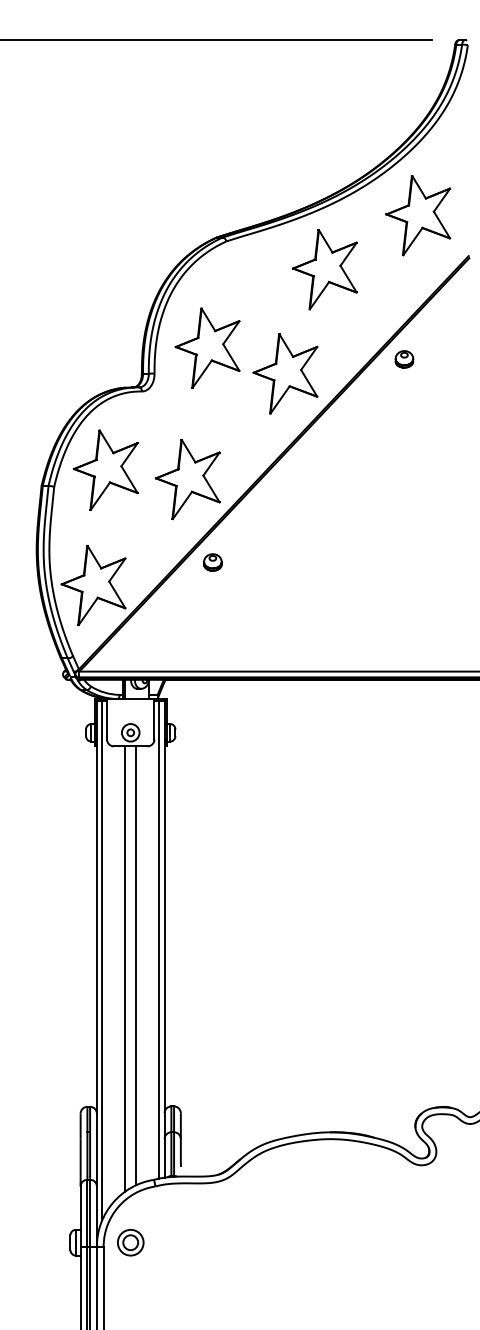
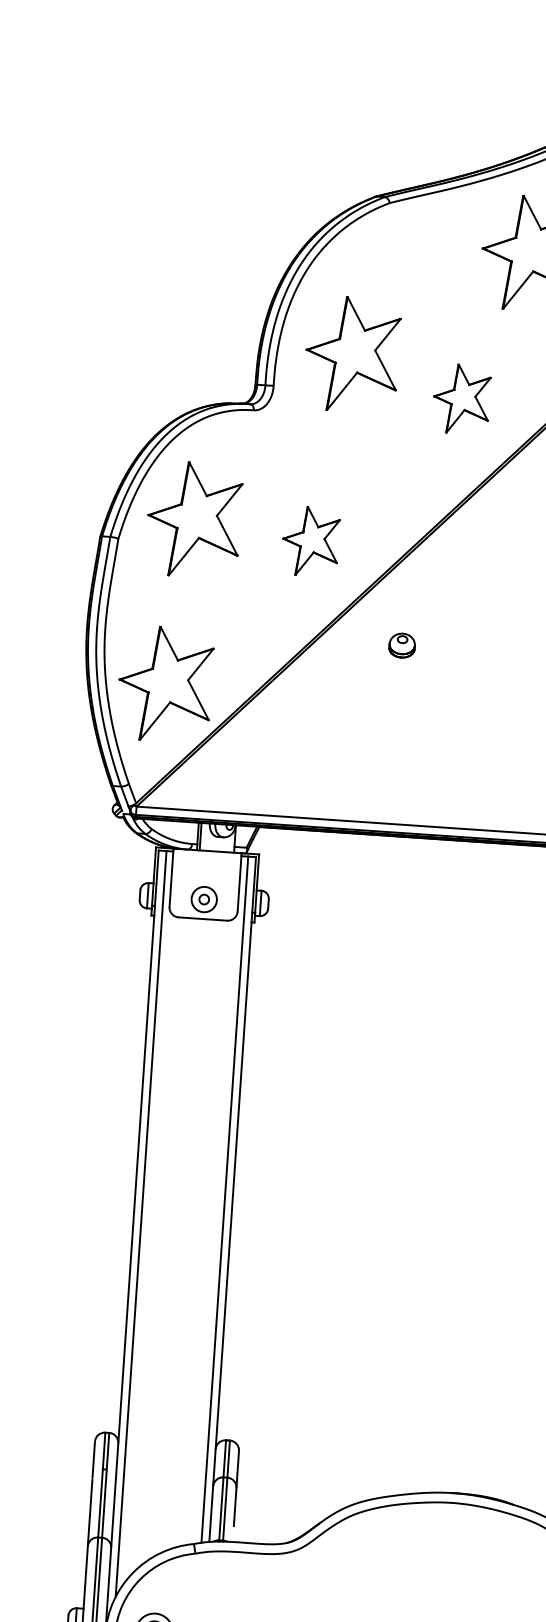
part: (285, 373) -> (461, 398), size x0.6
part: (187, 479) -> (310, 541), size x0.6
part: (212, 562) -> (401, 645), moved
line: (136, 965) -> (189, 1234), removed
line: (125, 968) -> (173, 1237), removed

